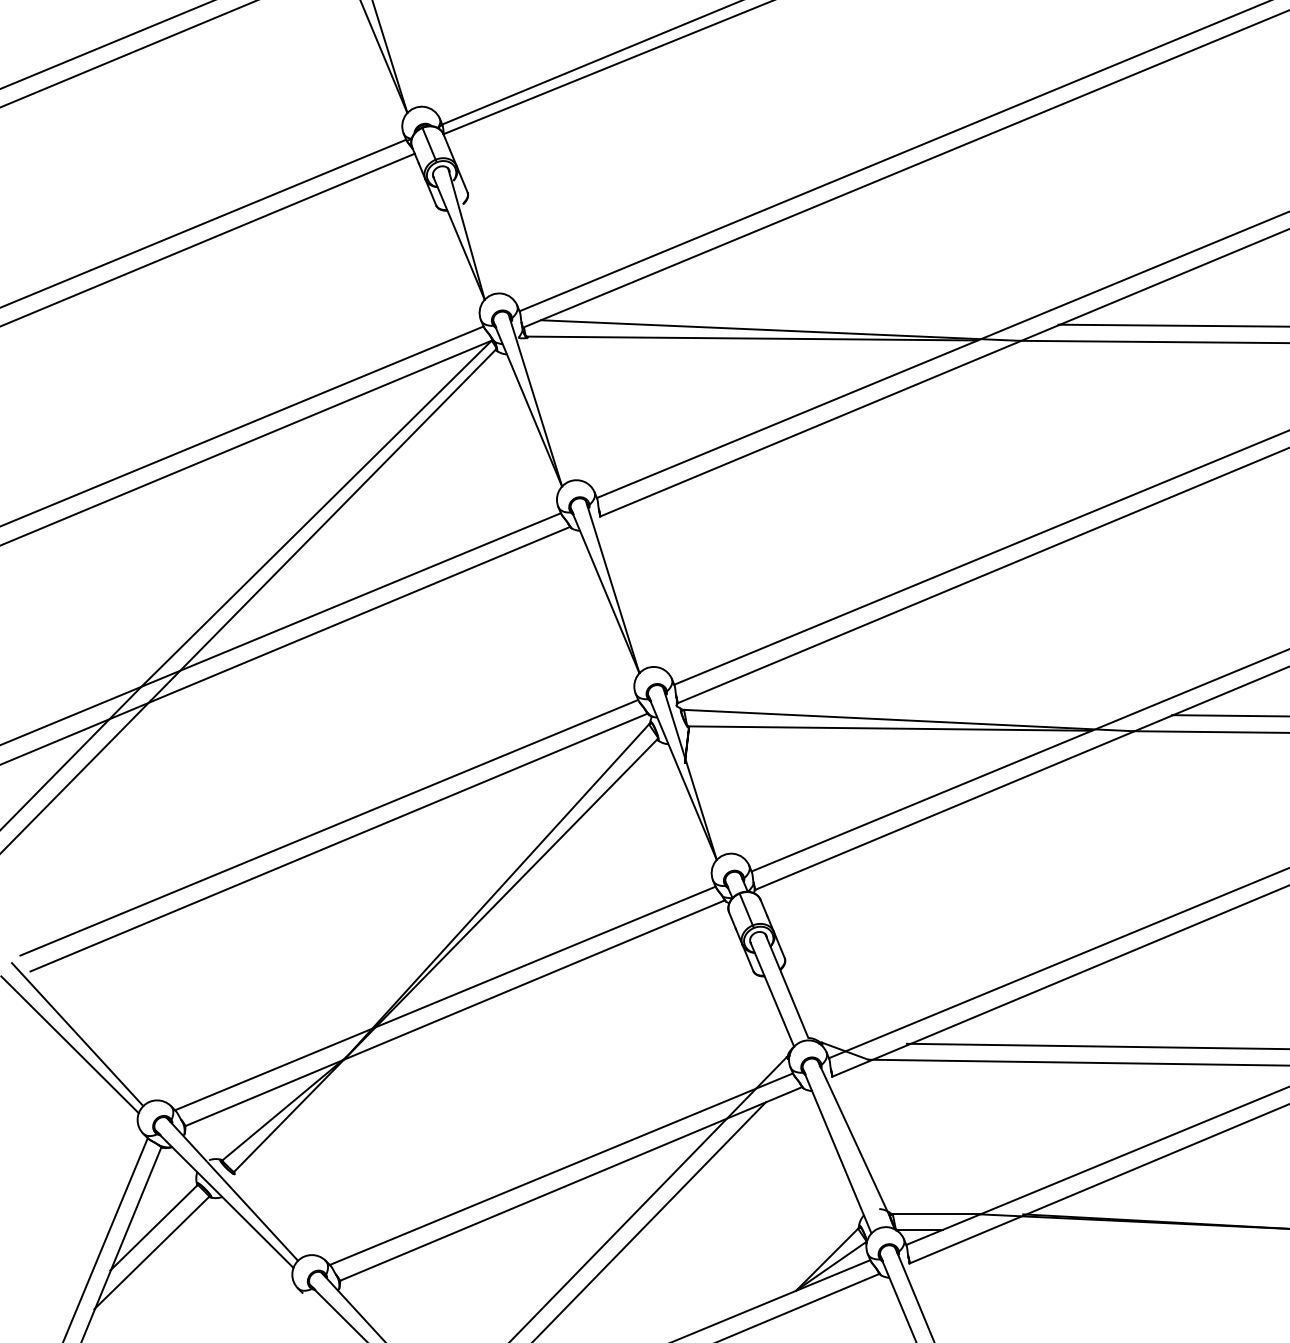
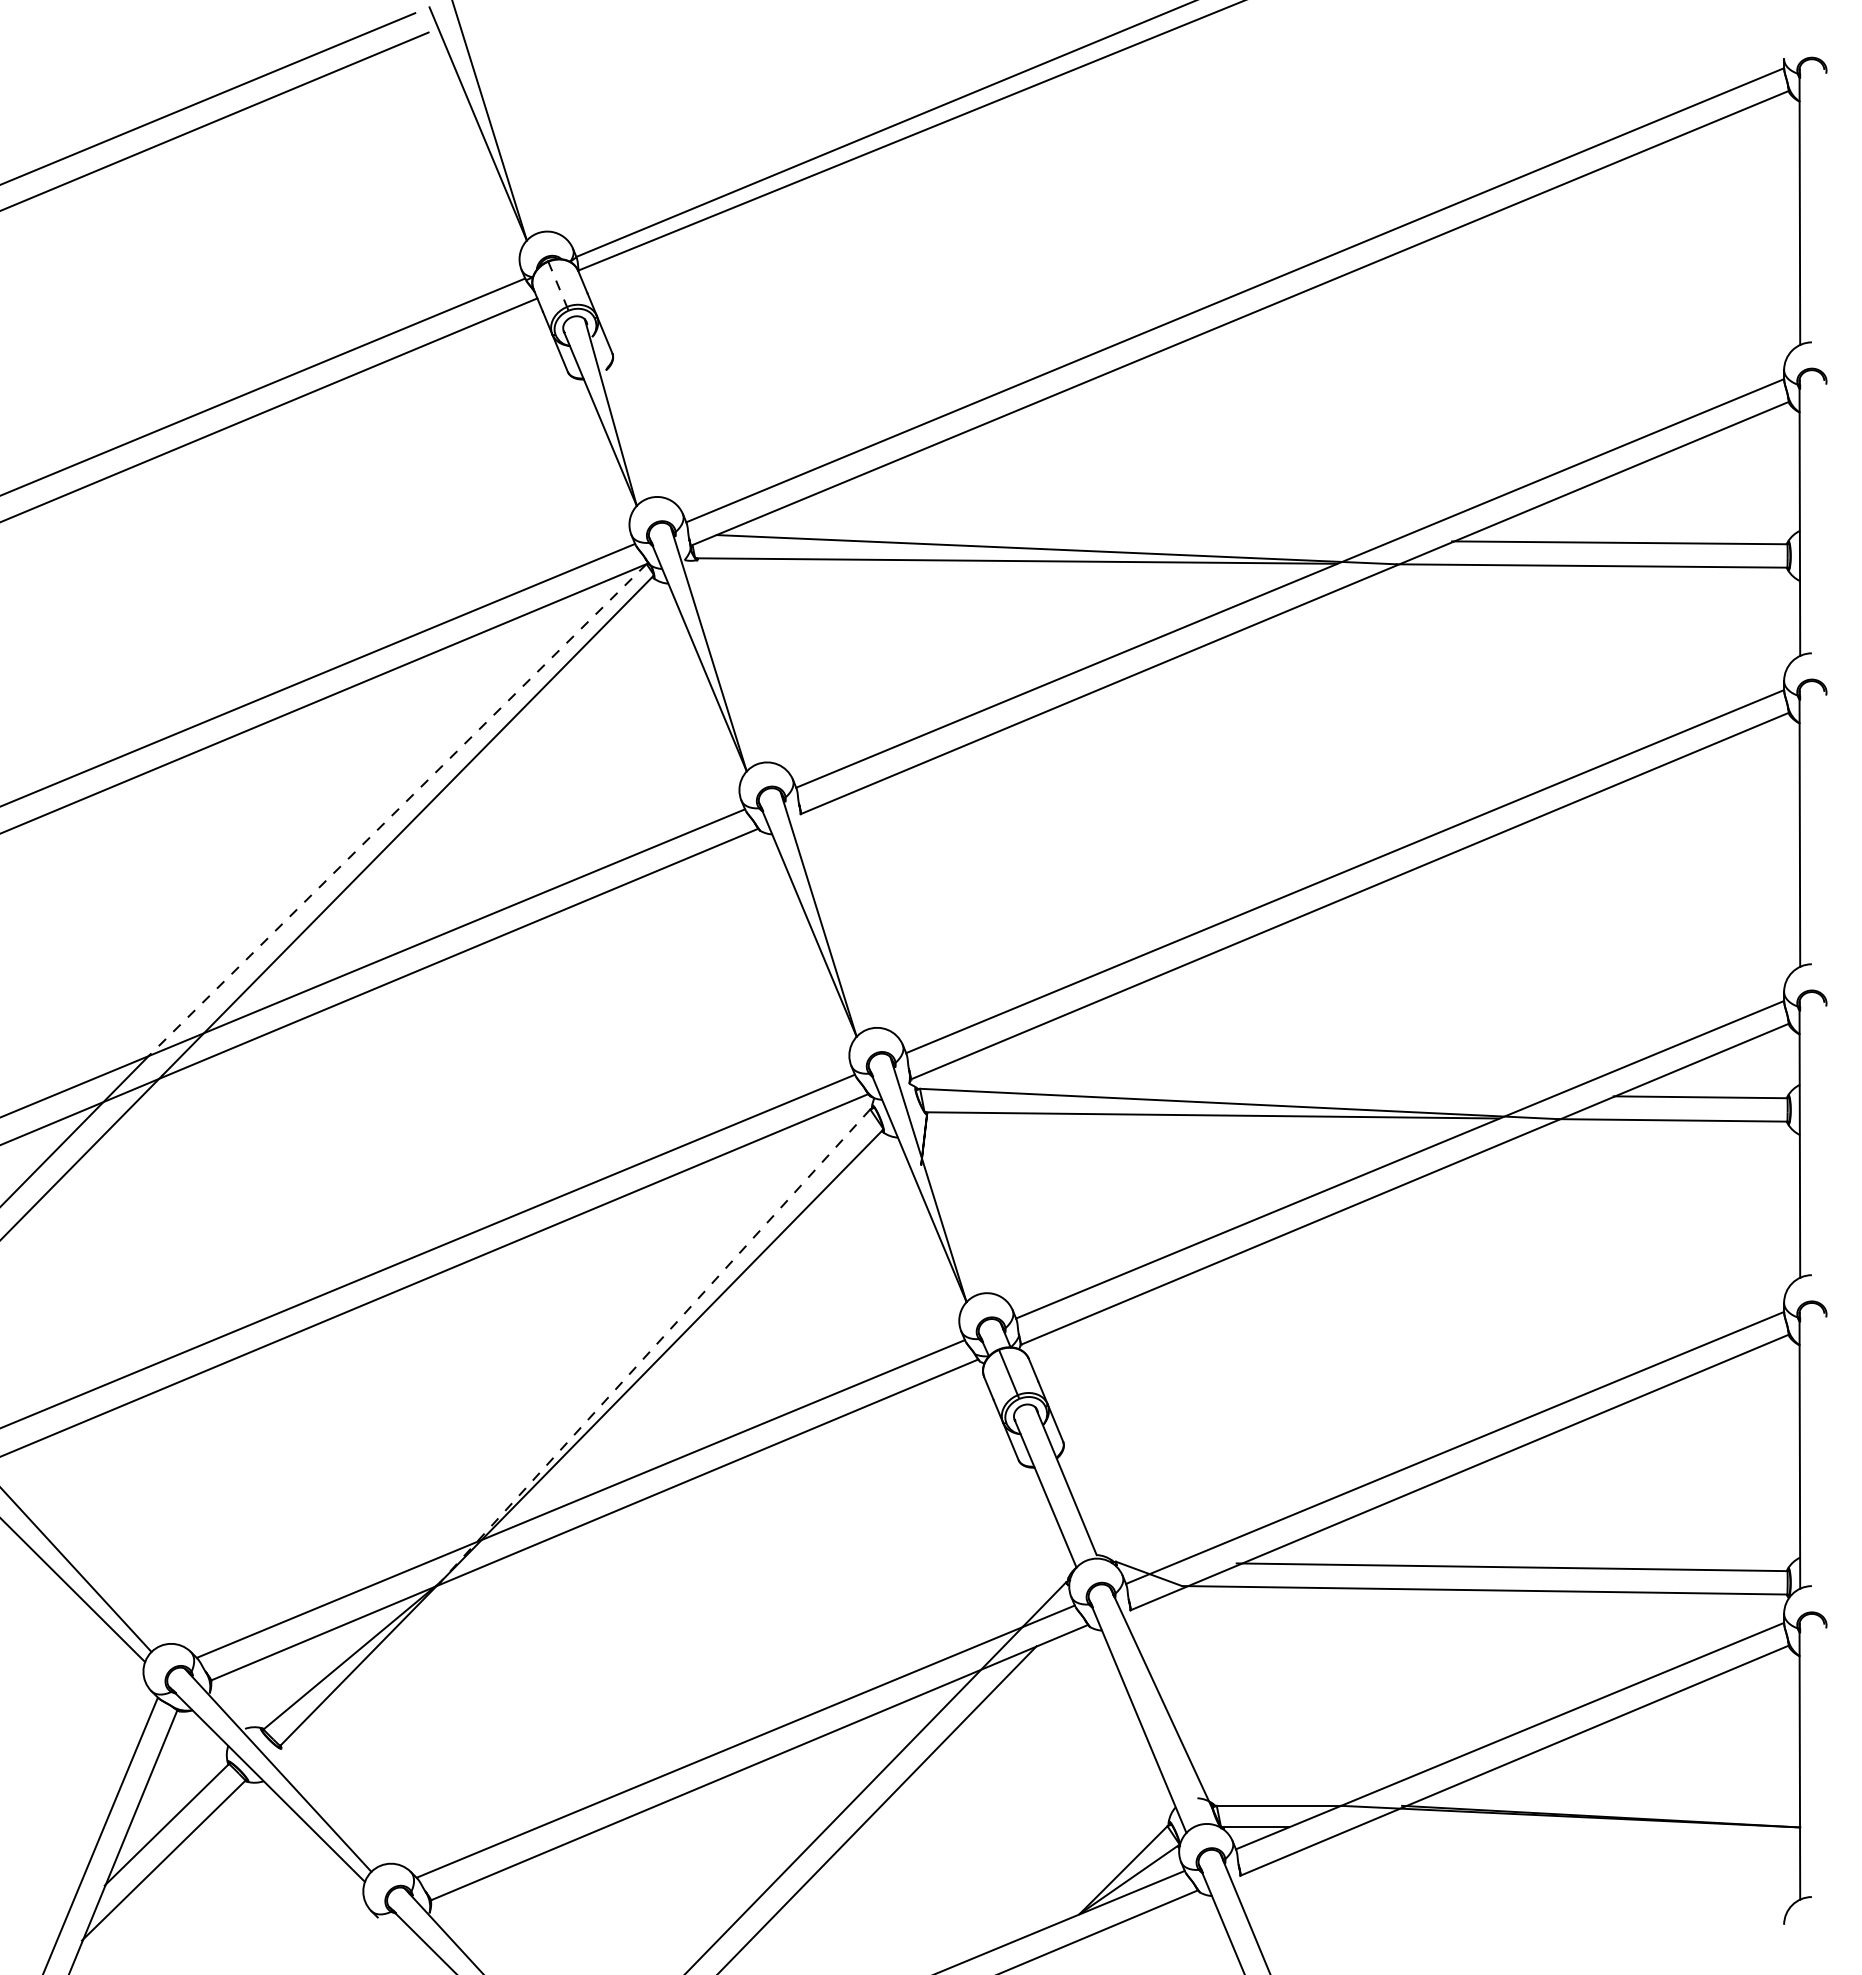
line: (428, 143) -> (557, 284), solid -> dashed
line: (316, 513) -> (397, 809), solid -> dashed
line: (497, 890) -> (655, 1345), solid -> dashed

